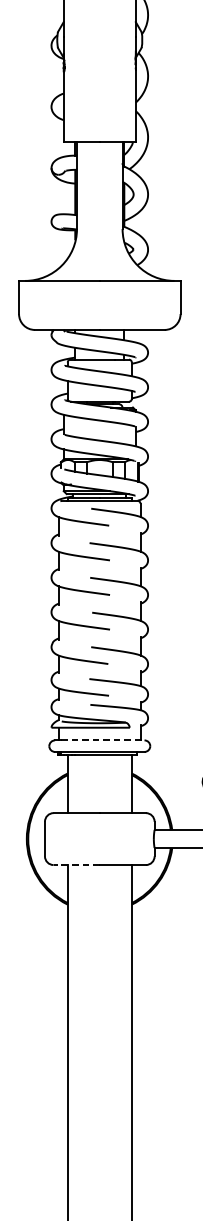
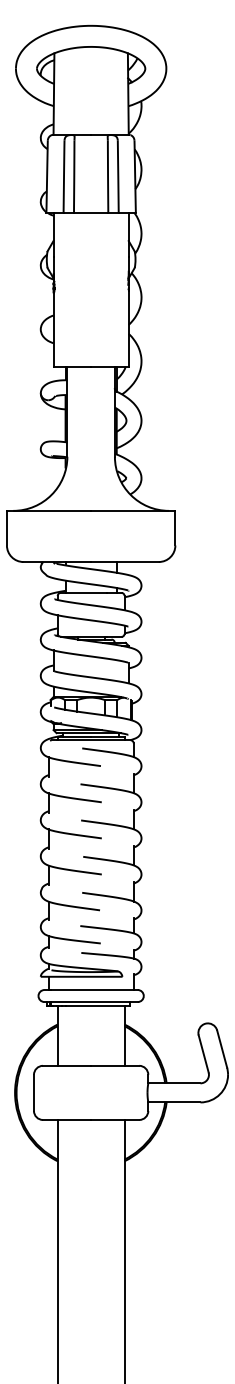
line: (103, 740) -> (94, 990), dashed -> solid
line: (76, 864) -> (66, 1119), dashed -> solid

